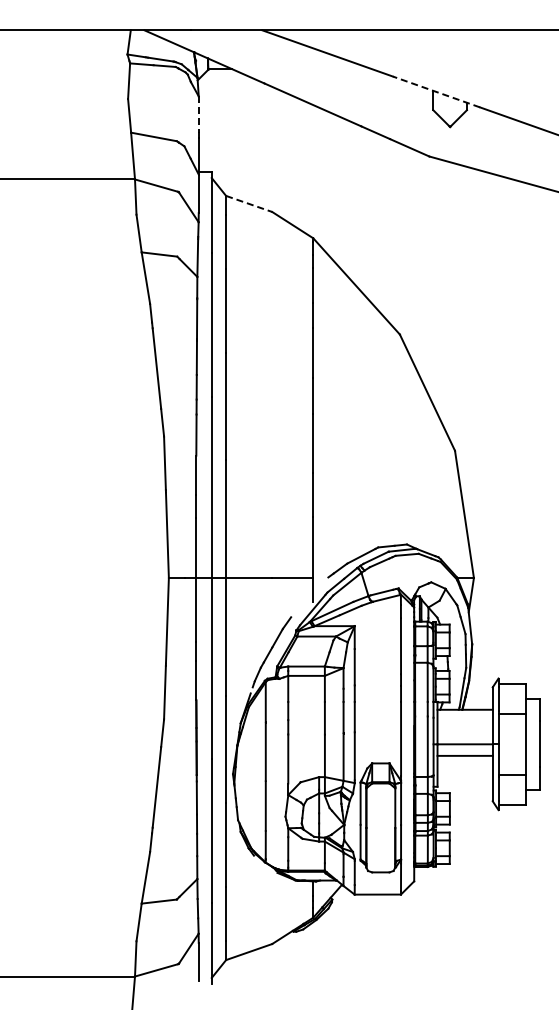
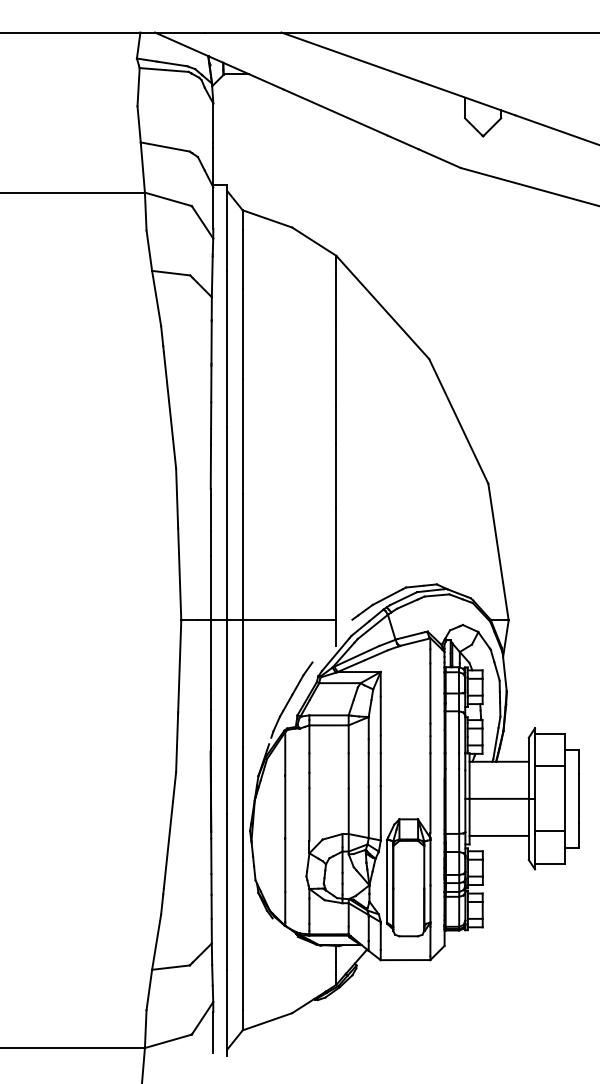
line: (436, 91) -> (468, 98), dashed -> solid
line: (198, 115) -> (213, 123), dashed -> solid
line: (249, 204) -> (267, 219), dashed -> solid
line: (464, 755) -> (498, 835), moved

